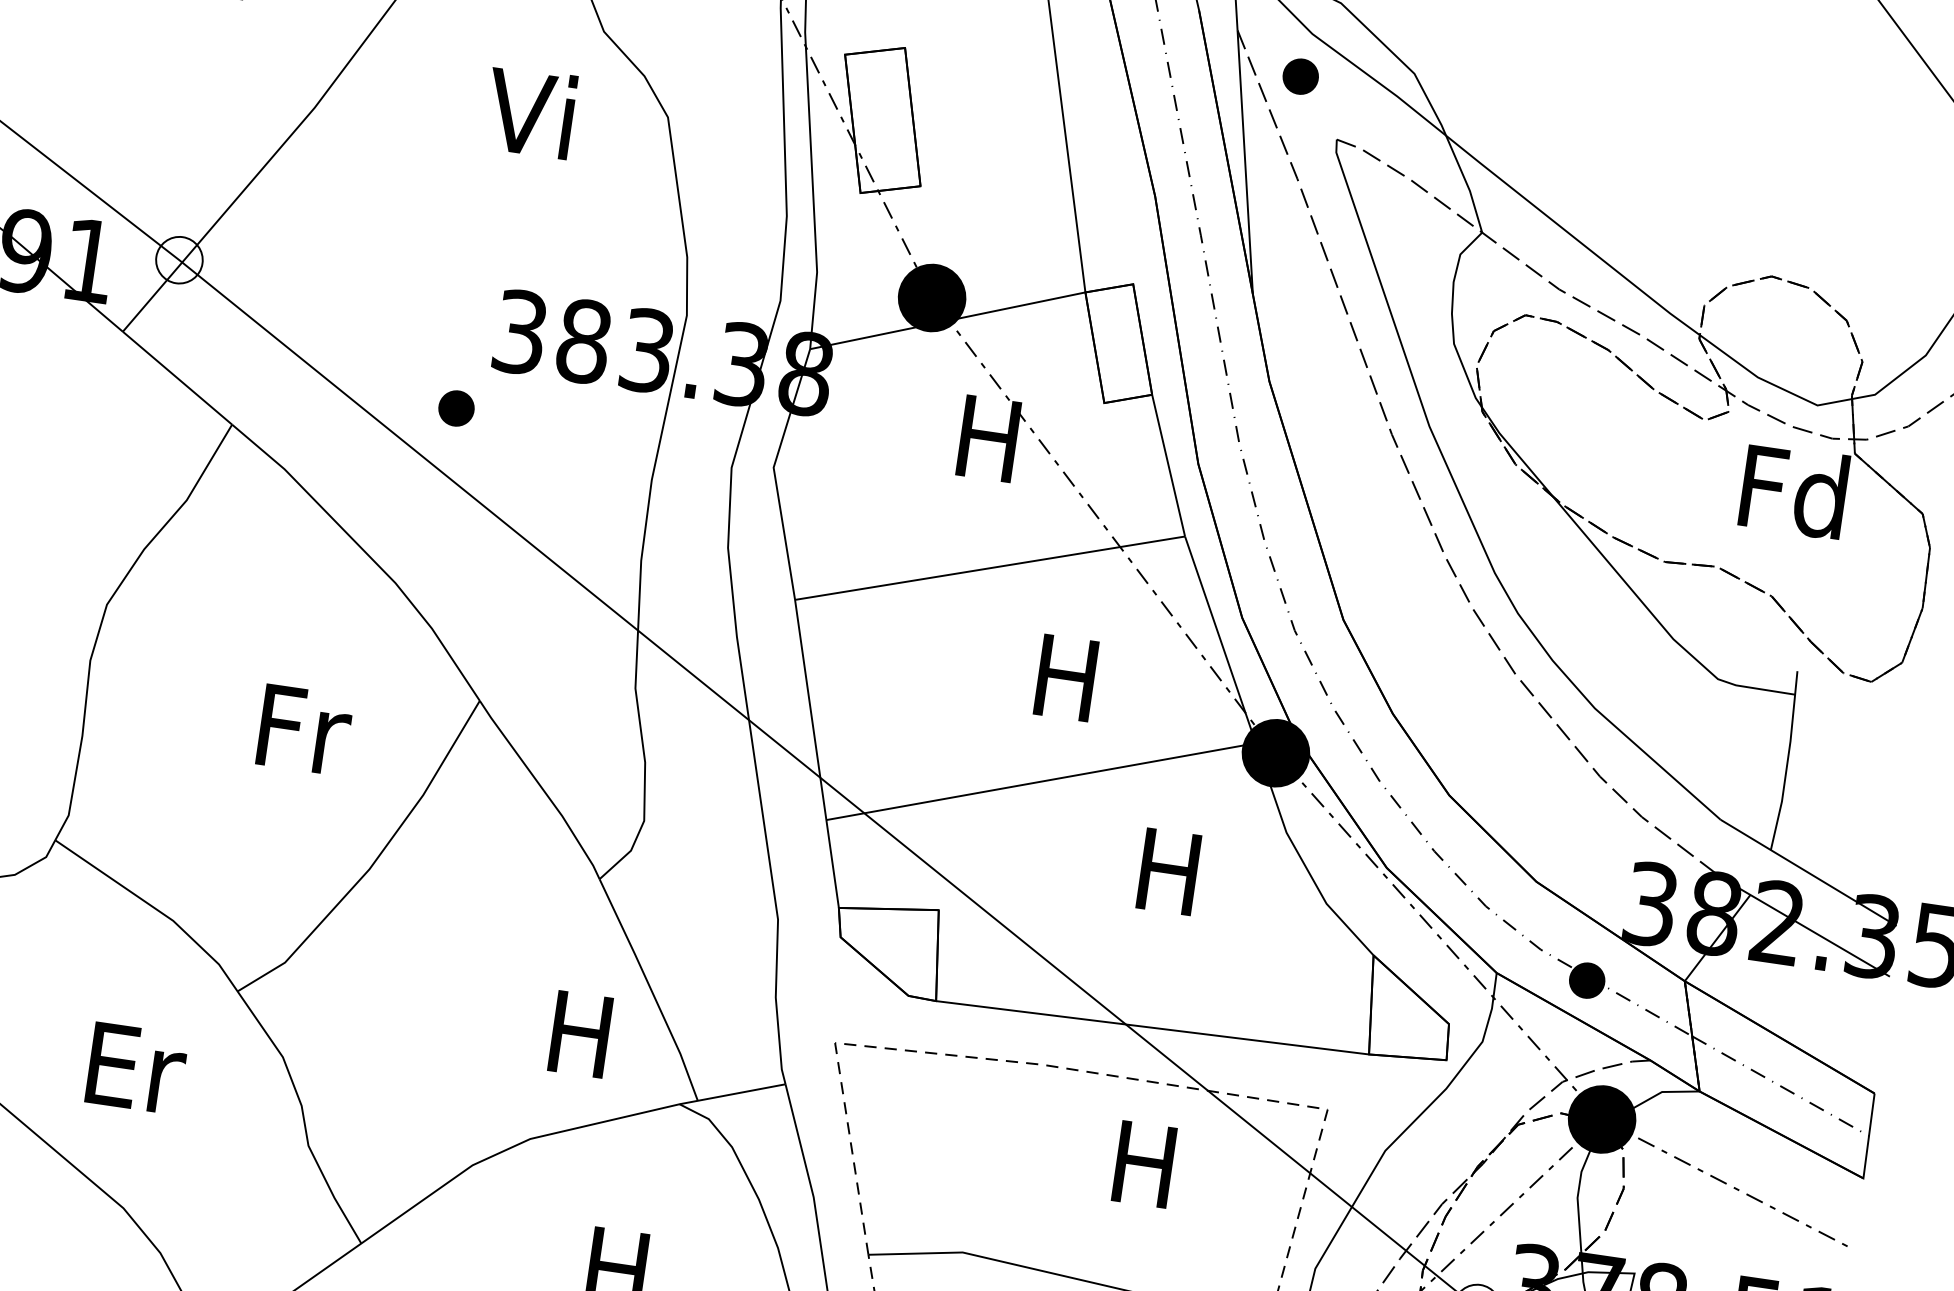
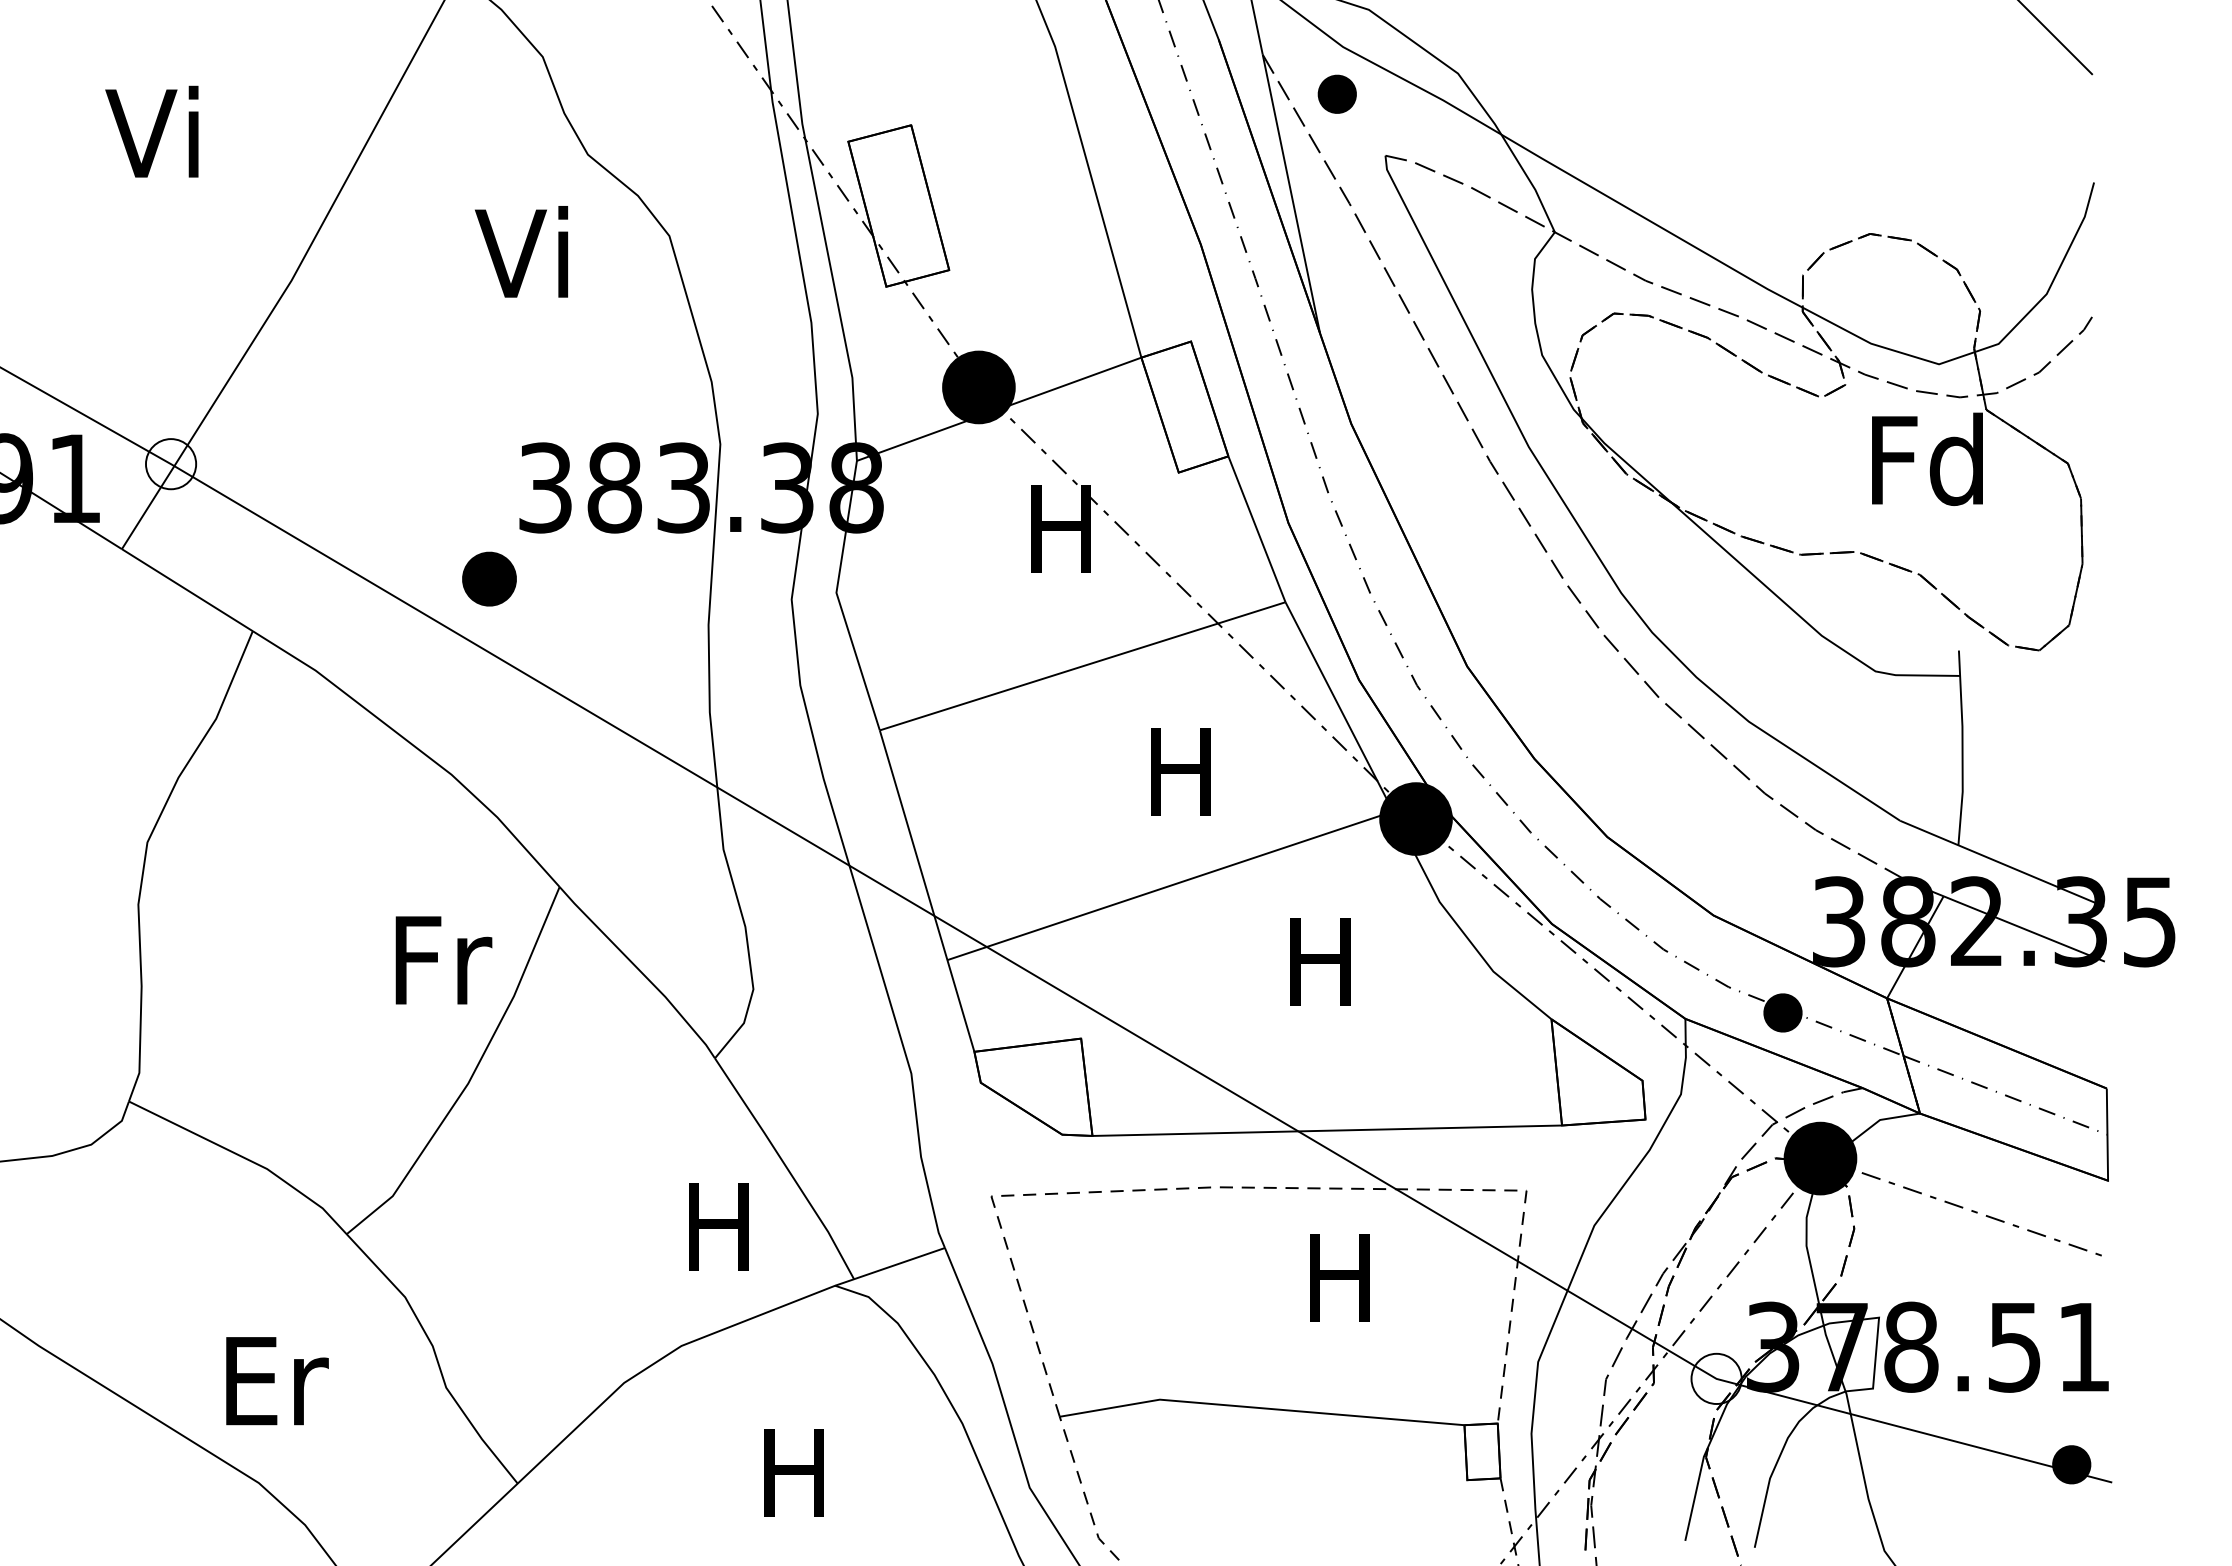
part: (455, 407) -> (488, 578), size x1.4
text: (304, 730) -> (443, 960), moved
text: (136, 1068) -> (277, 1381), moved

